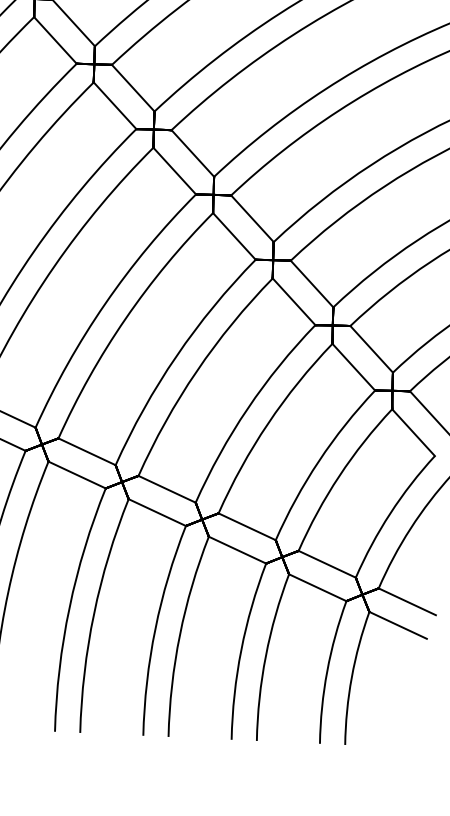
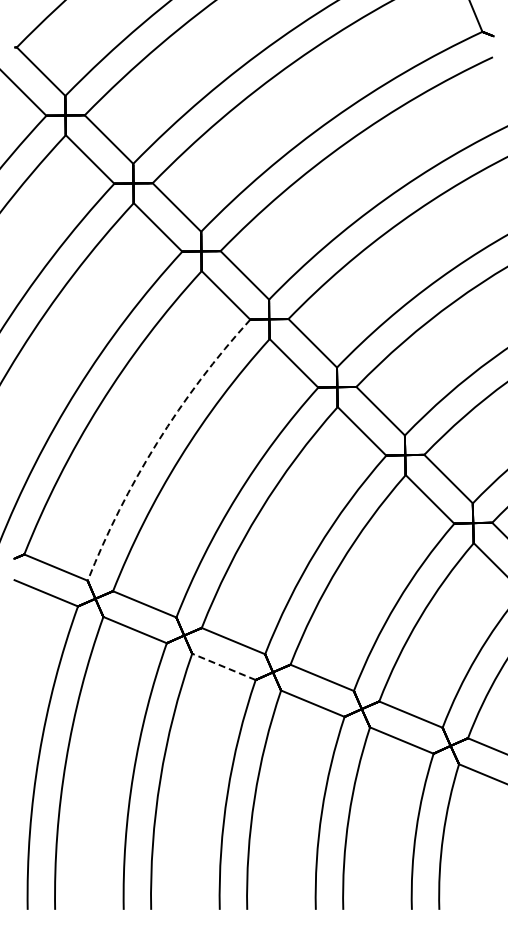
arc: (105, 303) -> (157, 442), solid -> dashed
line: (156, 512) -> (223, 666), solid -> dashed

